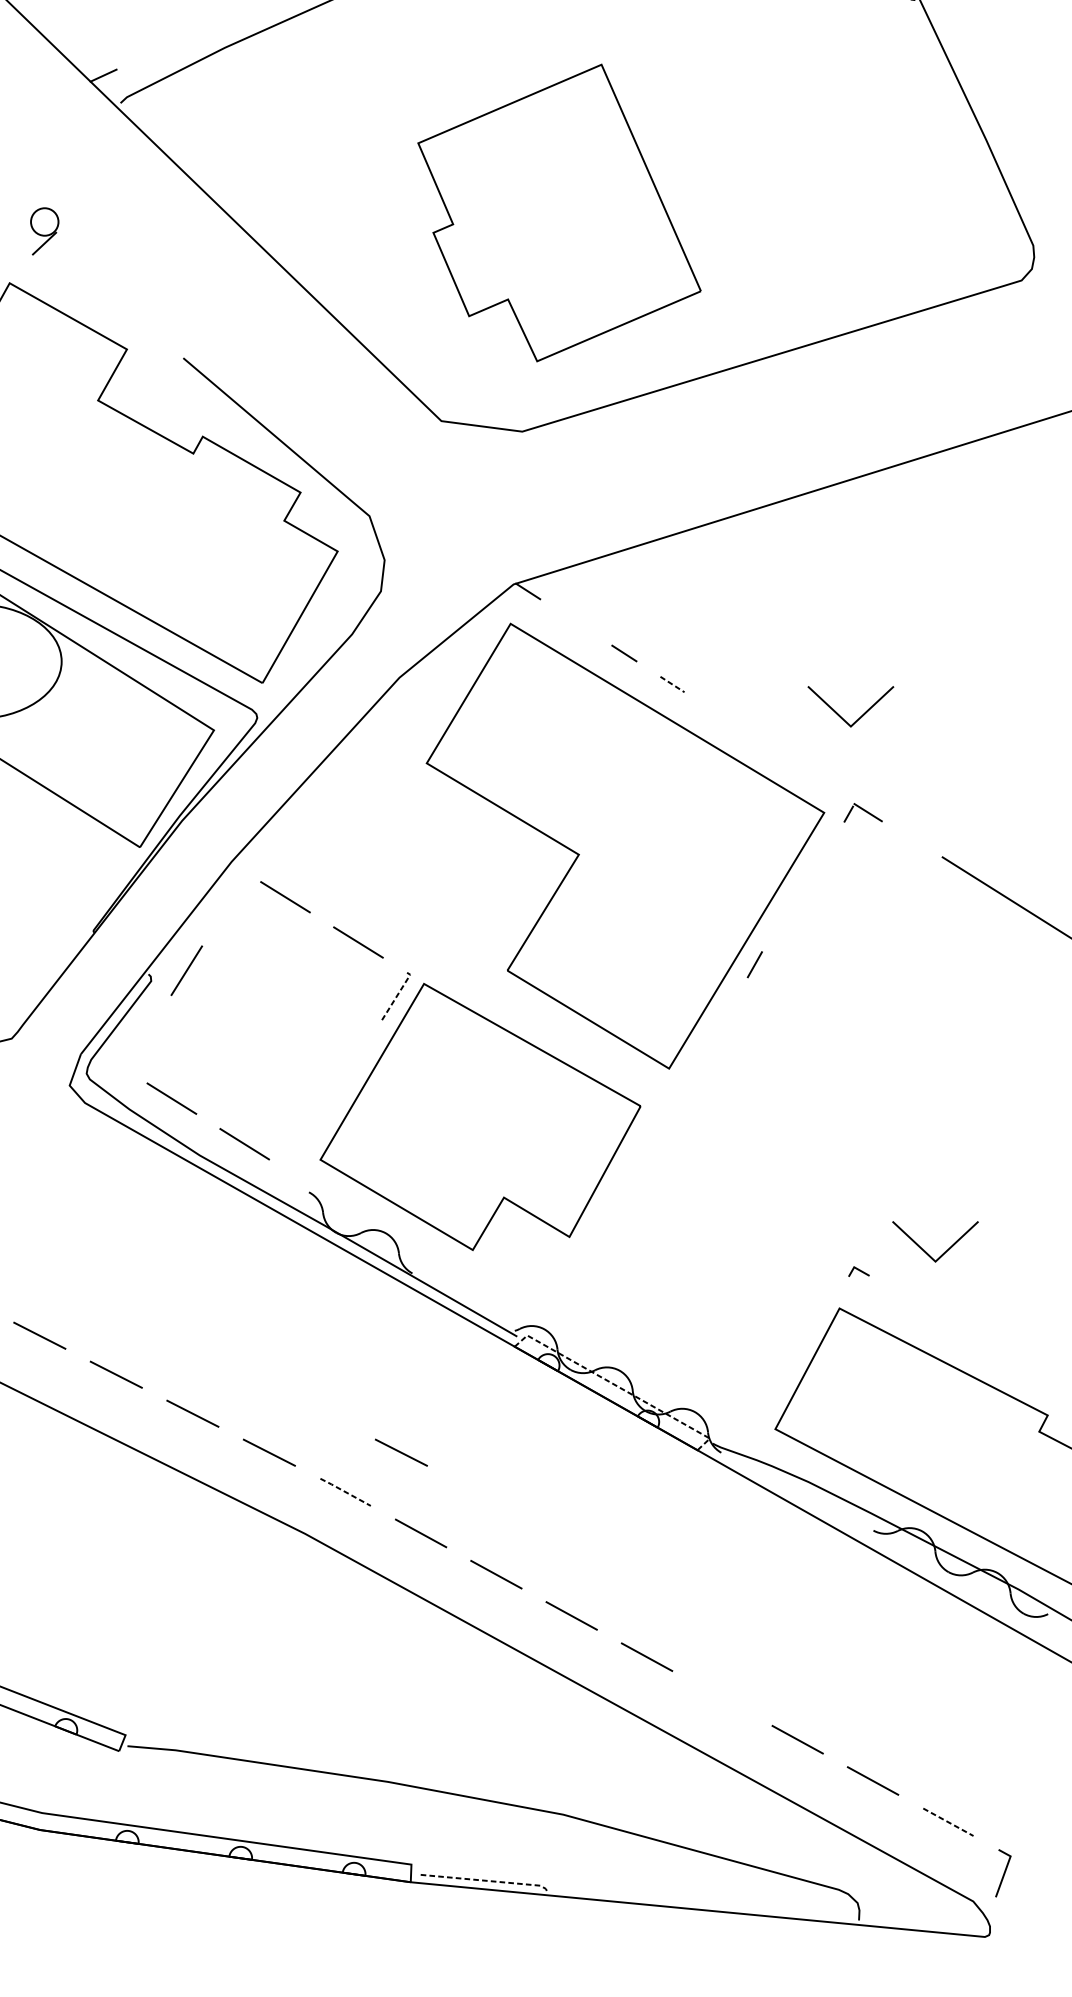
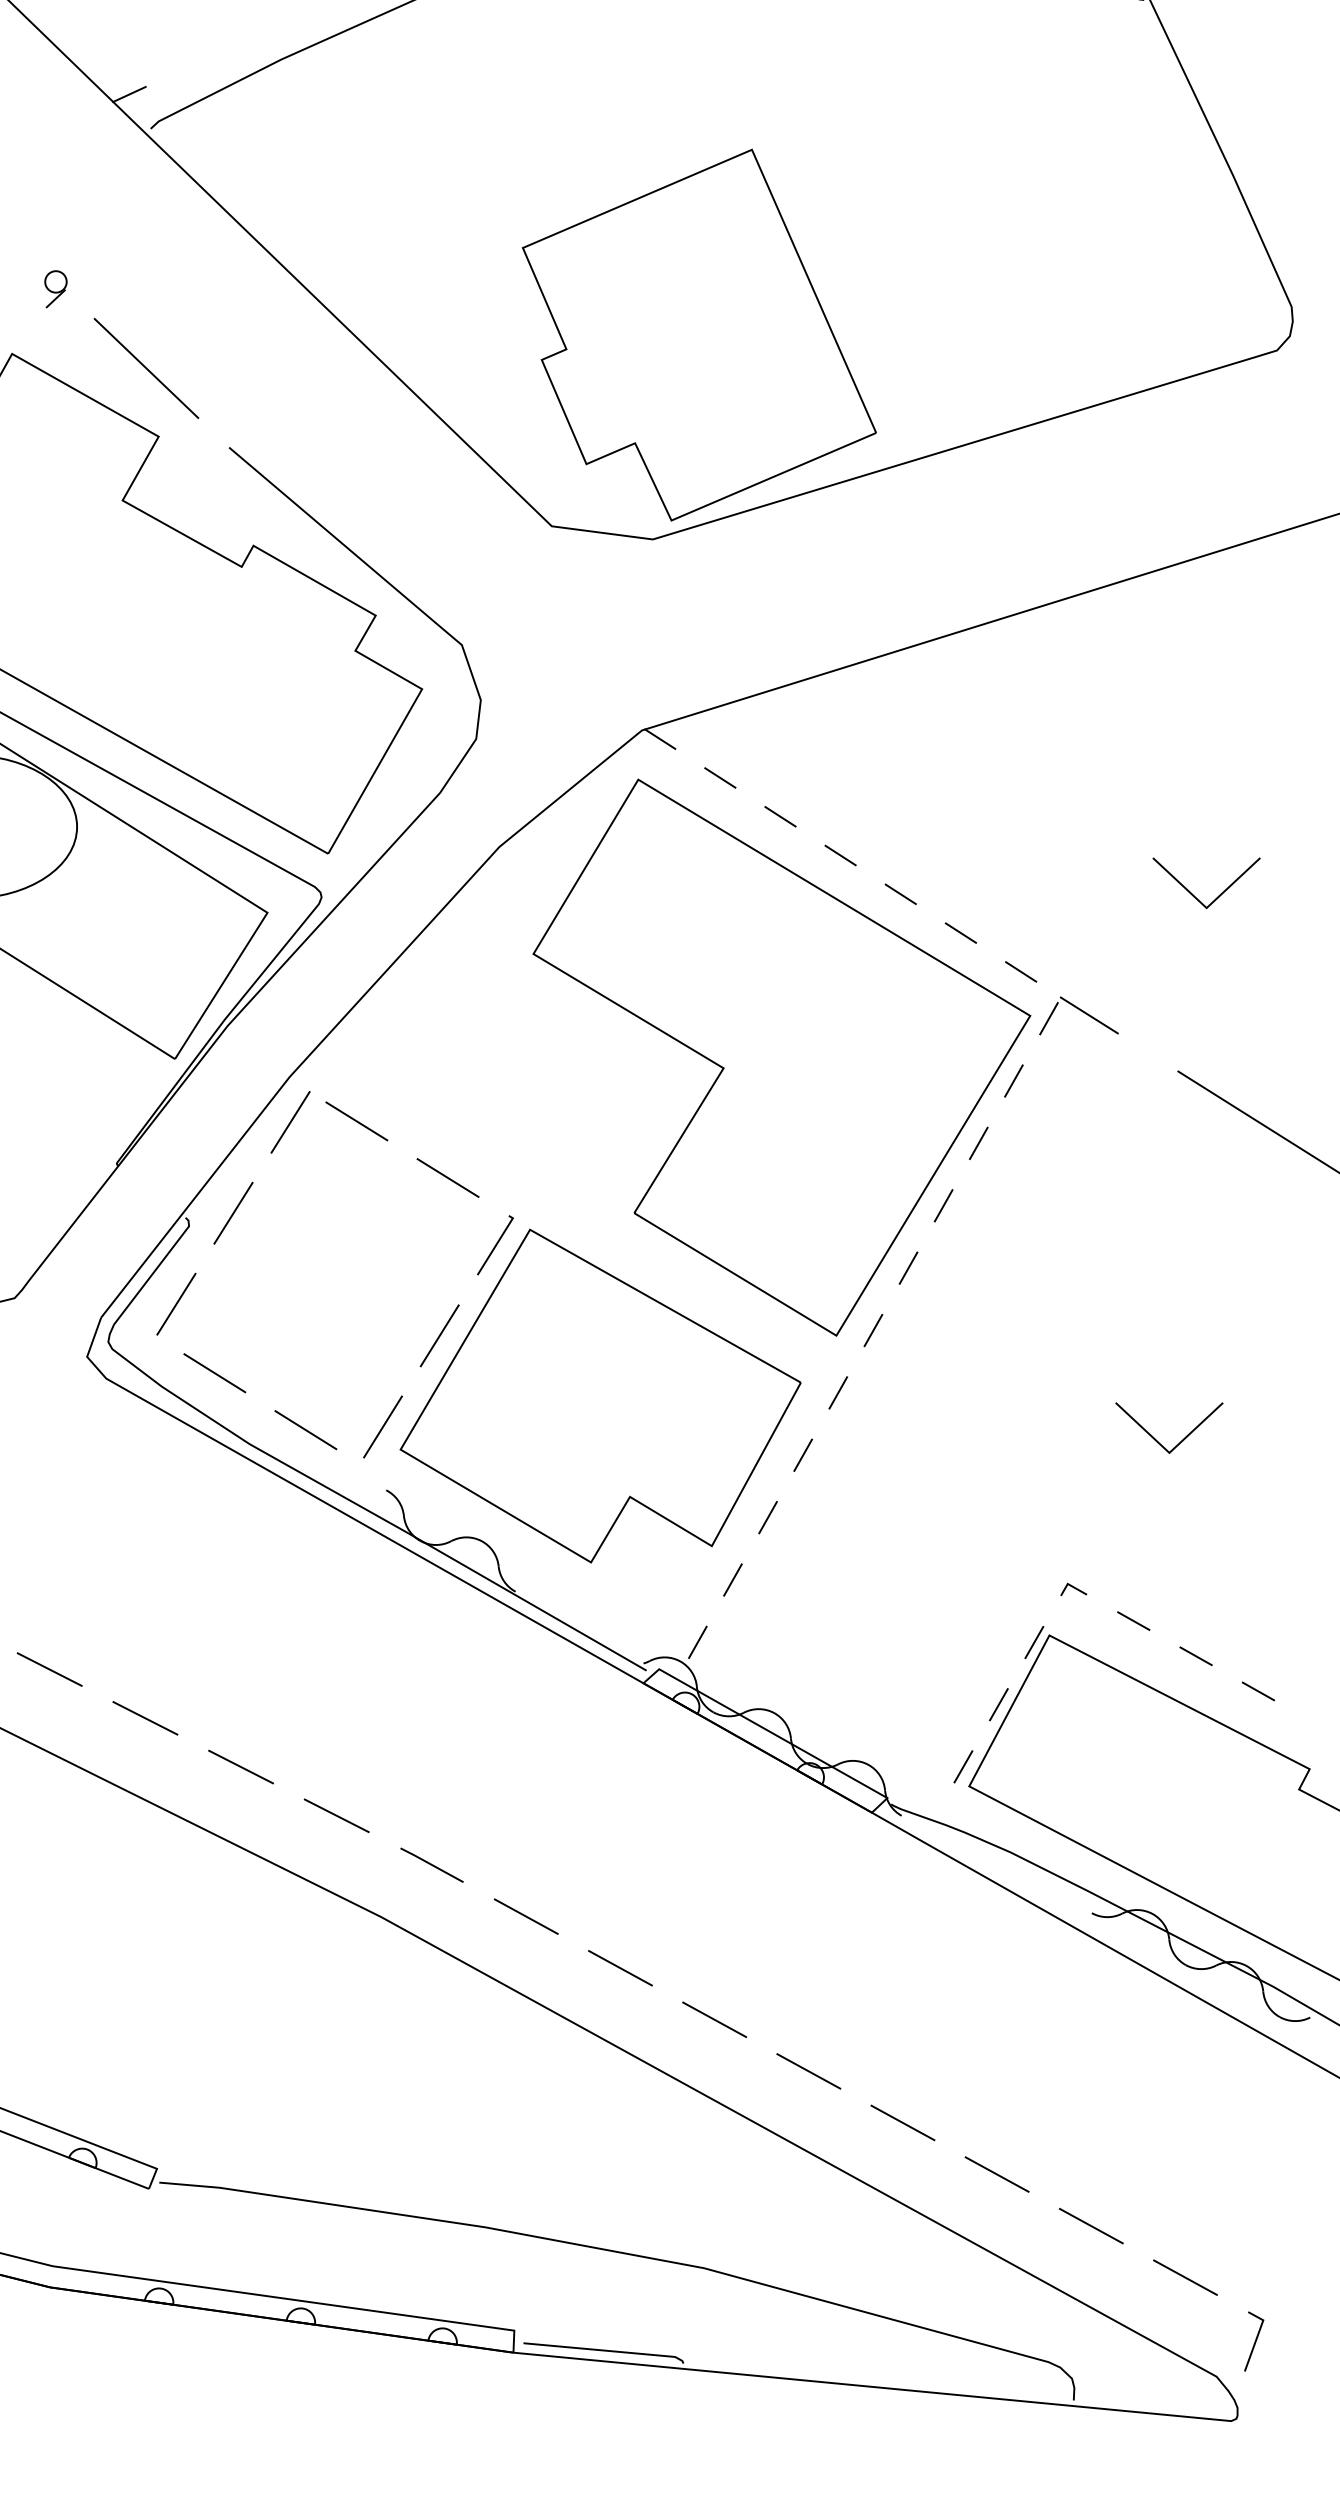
part: (558, 212) -> (698, 334), moved
part: (44, 231) -> (55, 289), size x0.62
line: (117, 294) -> (146, 368), added
line: (576, 622) -> (720, 777), added
line: (672, 684) -> (840, 855), dashed -> solid
line: (720, 714) -> (900, 893), added
line: (841, 716) -> (1194, 895), moved
line: (768, 746) -> (960, 932), added
line: (817, 777) -> (1021, 971), added
part: (862, 812) -> (1078, 1015), size x1.67
line: (810, 864) -> (1013, 1080), added
line: (232, 898) -> (290, 1122), added
line: (782, 914) -> (978, 1143), added
line: (398, 994) -> (497, 1243), dashed -> solid
line: (726, 1014) -> (908, 1267), added
line: (141, 1042) -> (176, 1303), added
line: (698, 1064) -> (873, 1330), added
line: (351, 1068) -> (439, 1335), added
line: (670, 1114) -> (838, 1392), added
line: (306, 1141) -> (382, 1426), added
line: (642, 1163) -> (802, 1454), added
line: (614, 1214) -> (767, 1517), added
line: (925, 1250) -> (1156, 1439), moved
line: (586, 1263) -> (732, 1579), added
line: (906, 1296) -> (1133, 1620), added
line: (558, 1313) -> (697, 1641), added
line: (827, 1314) -> (1034, 1642), added
line: (956, 1325) -> (1195, 1656), added
line: (1006, 1353) -> (1258, 1691), added
line: (798, 1363) -> (998, 1704), added
line: (618, 1386) -> (773, 1733), dashed -> solid
line: (770, 1413) -> (963, 1766), added
line: (401, 1452) -> (501, 1815), removed
line: (345, 1491) -> (431, 1864), dashed -> solid
line: (722, 1698) -> (902, 2122), added
line: (948, 1822) -> (1185, 2277), dashed -> solid
line: (484, 1880) -> (605, 2350), dashed -> solid

